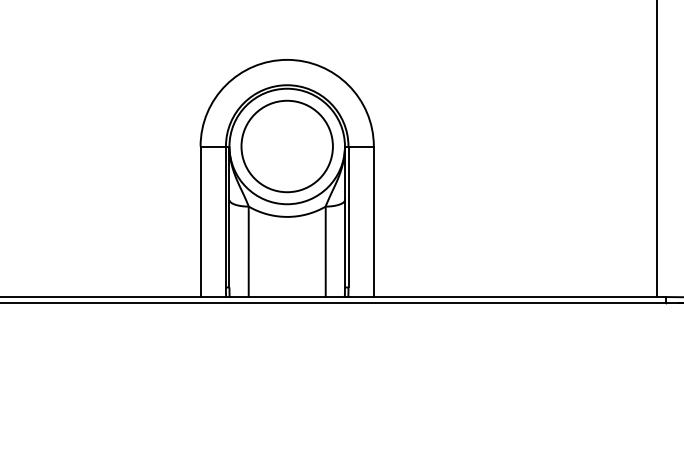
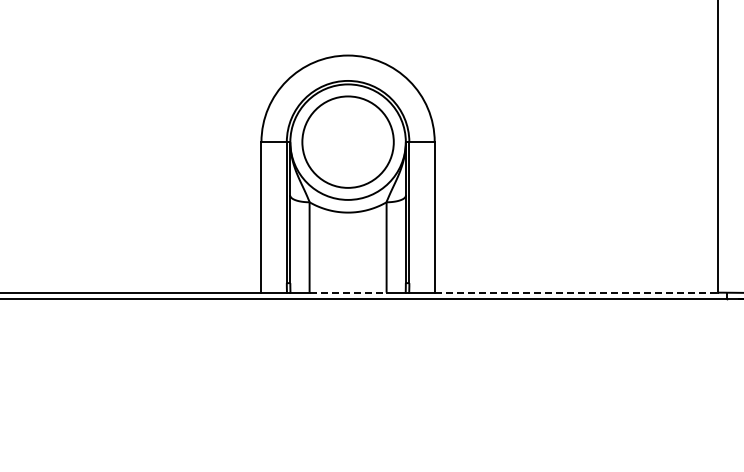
line: (287, 296) -> (348, 292), solid -> dashed
line: (515, 296) -> (576, 292), solid -> dashed

